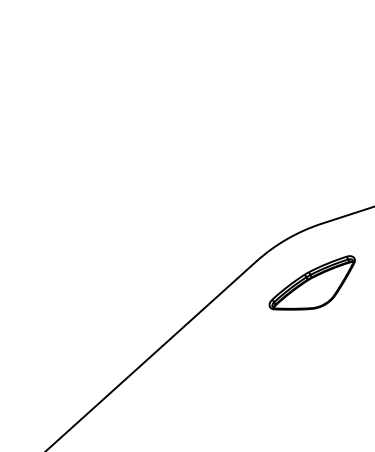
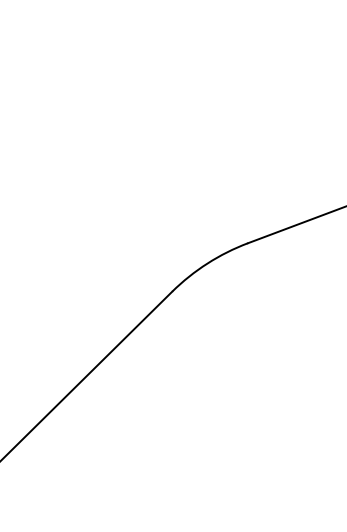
part: (311, 282) -> (239, 313), removed

